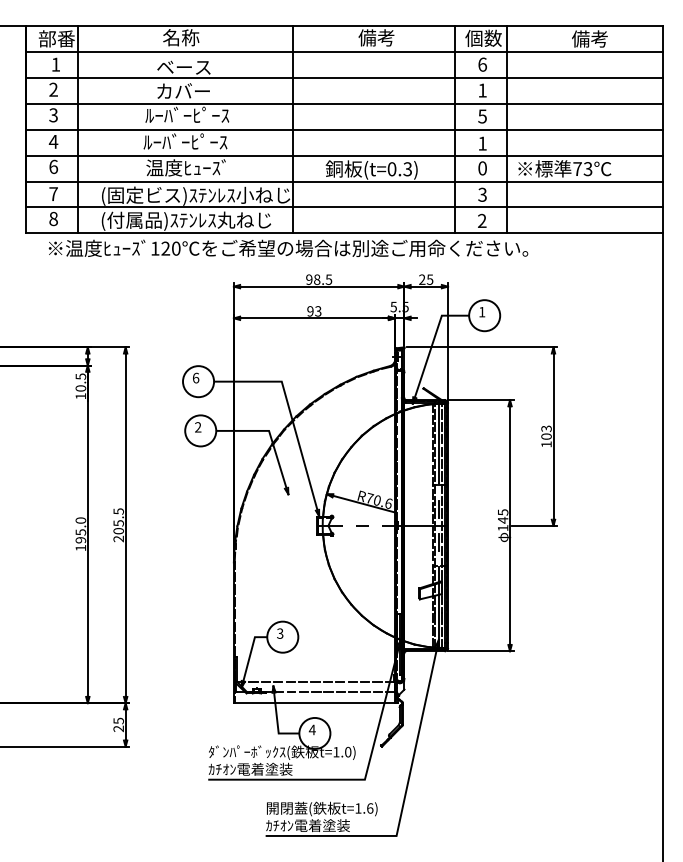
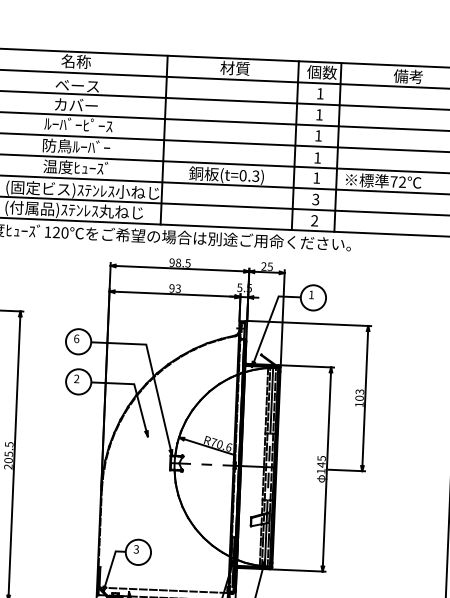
text: (376, 37) -> (234, 68), 備考 -> 材質
text: (482, 64) -> (320, 93), 6 -> 1
text: (482, 116) -> (318, 135), 5 -> 1
text: (185, 141) -> (76, 146), ﾙｰﾊﾞｰﾋﾟｰｽ -> 防鳥ﾙｰﾊﾞｰ
text: (482, 168) -> (316, 178), 0 -> 1
text: (587, 169) -> (402, 182), 73 -> 72

